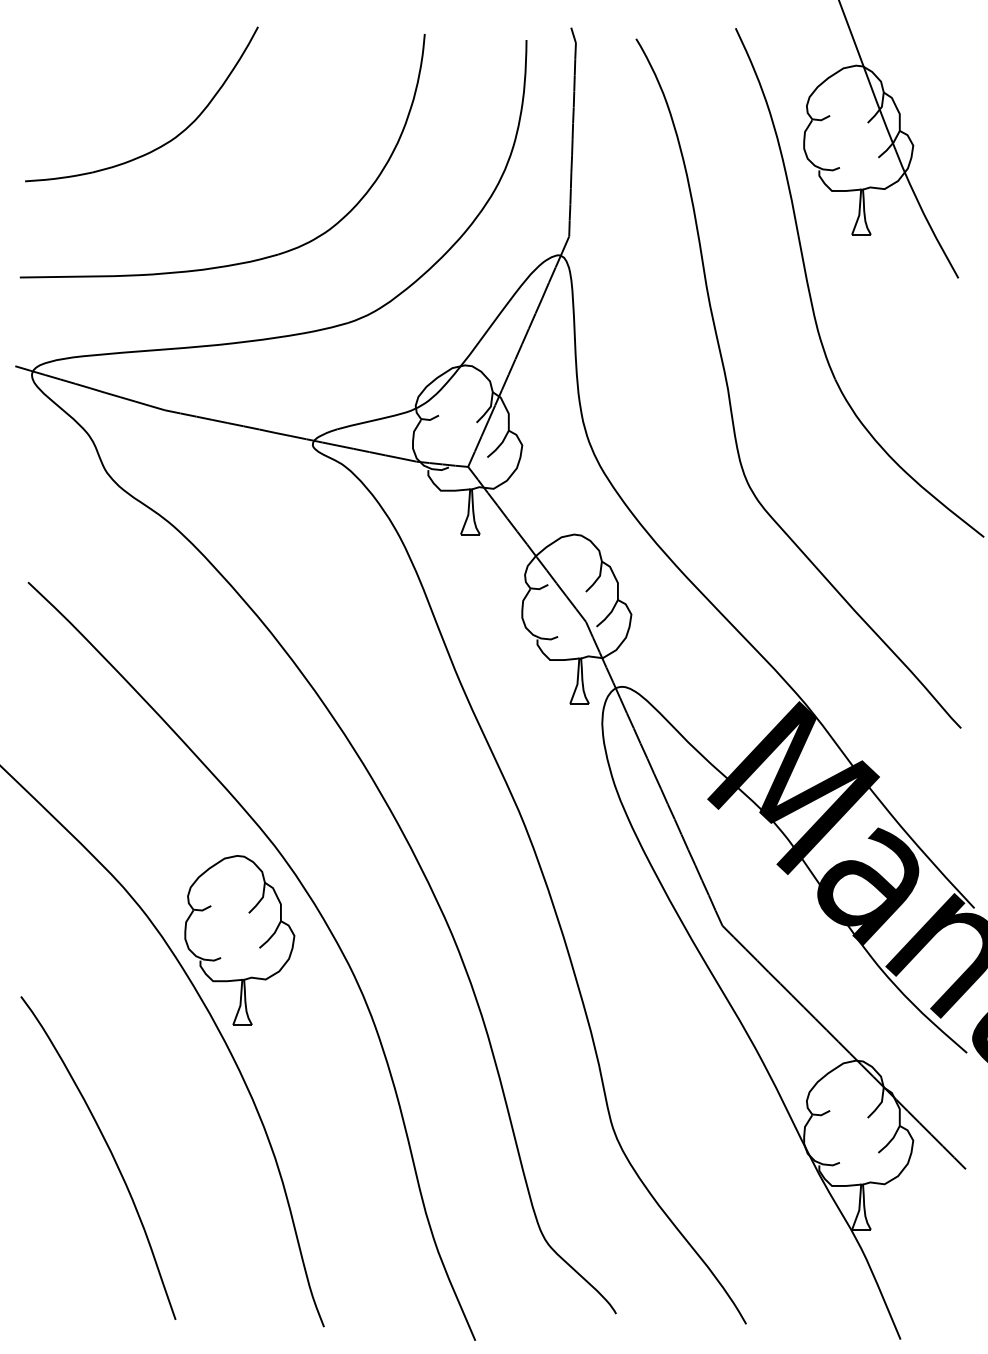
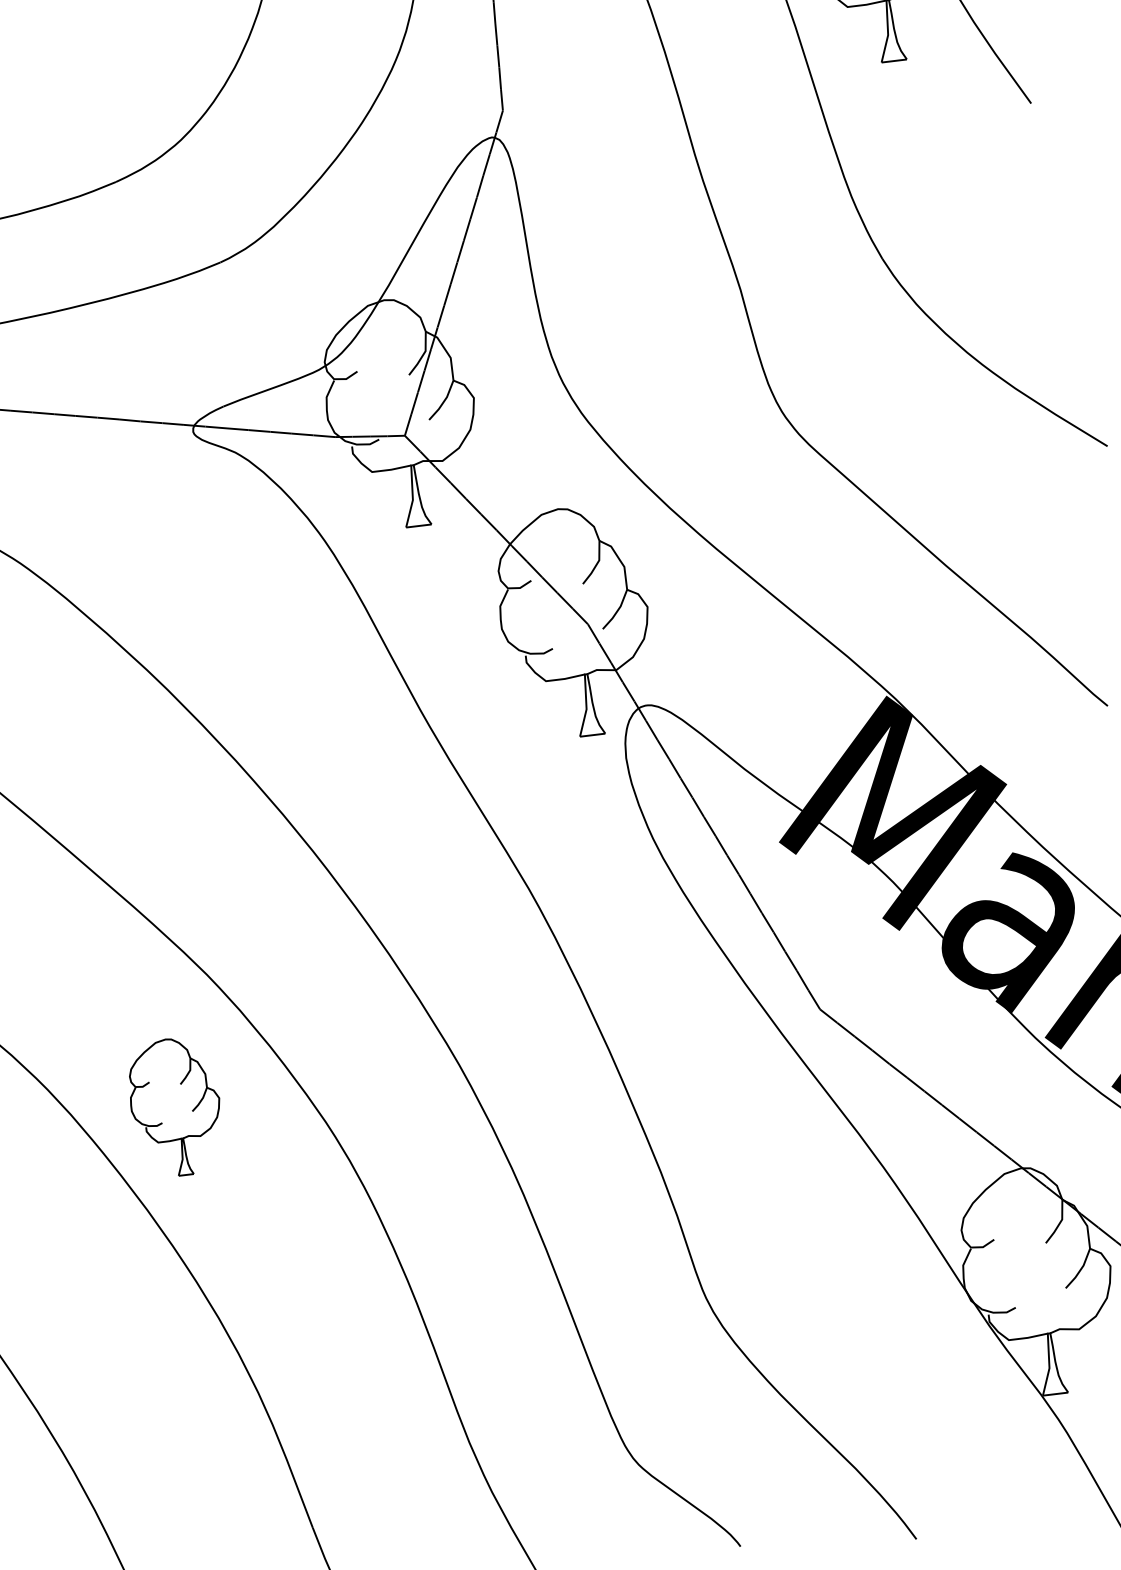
part: (239, 940) -> (175, 1107), size x0.6

